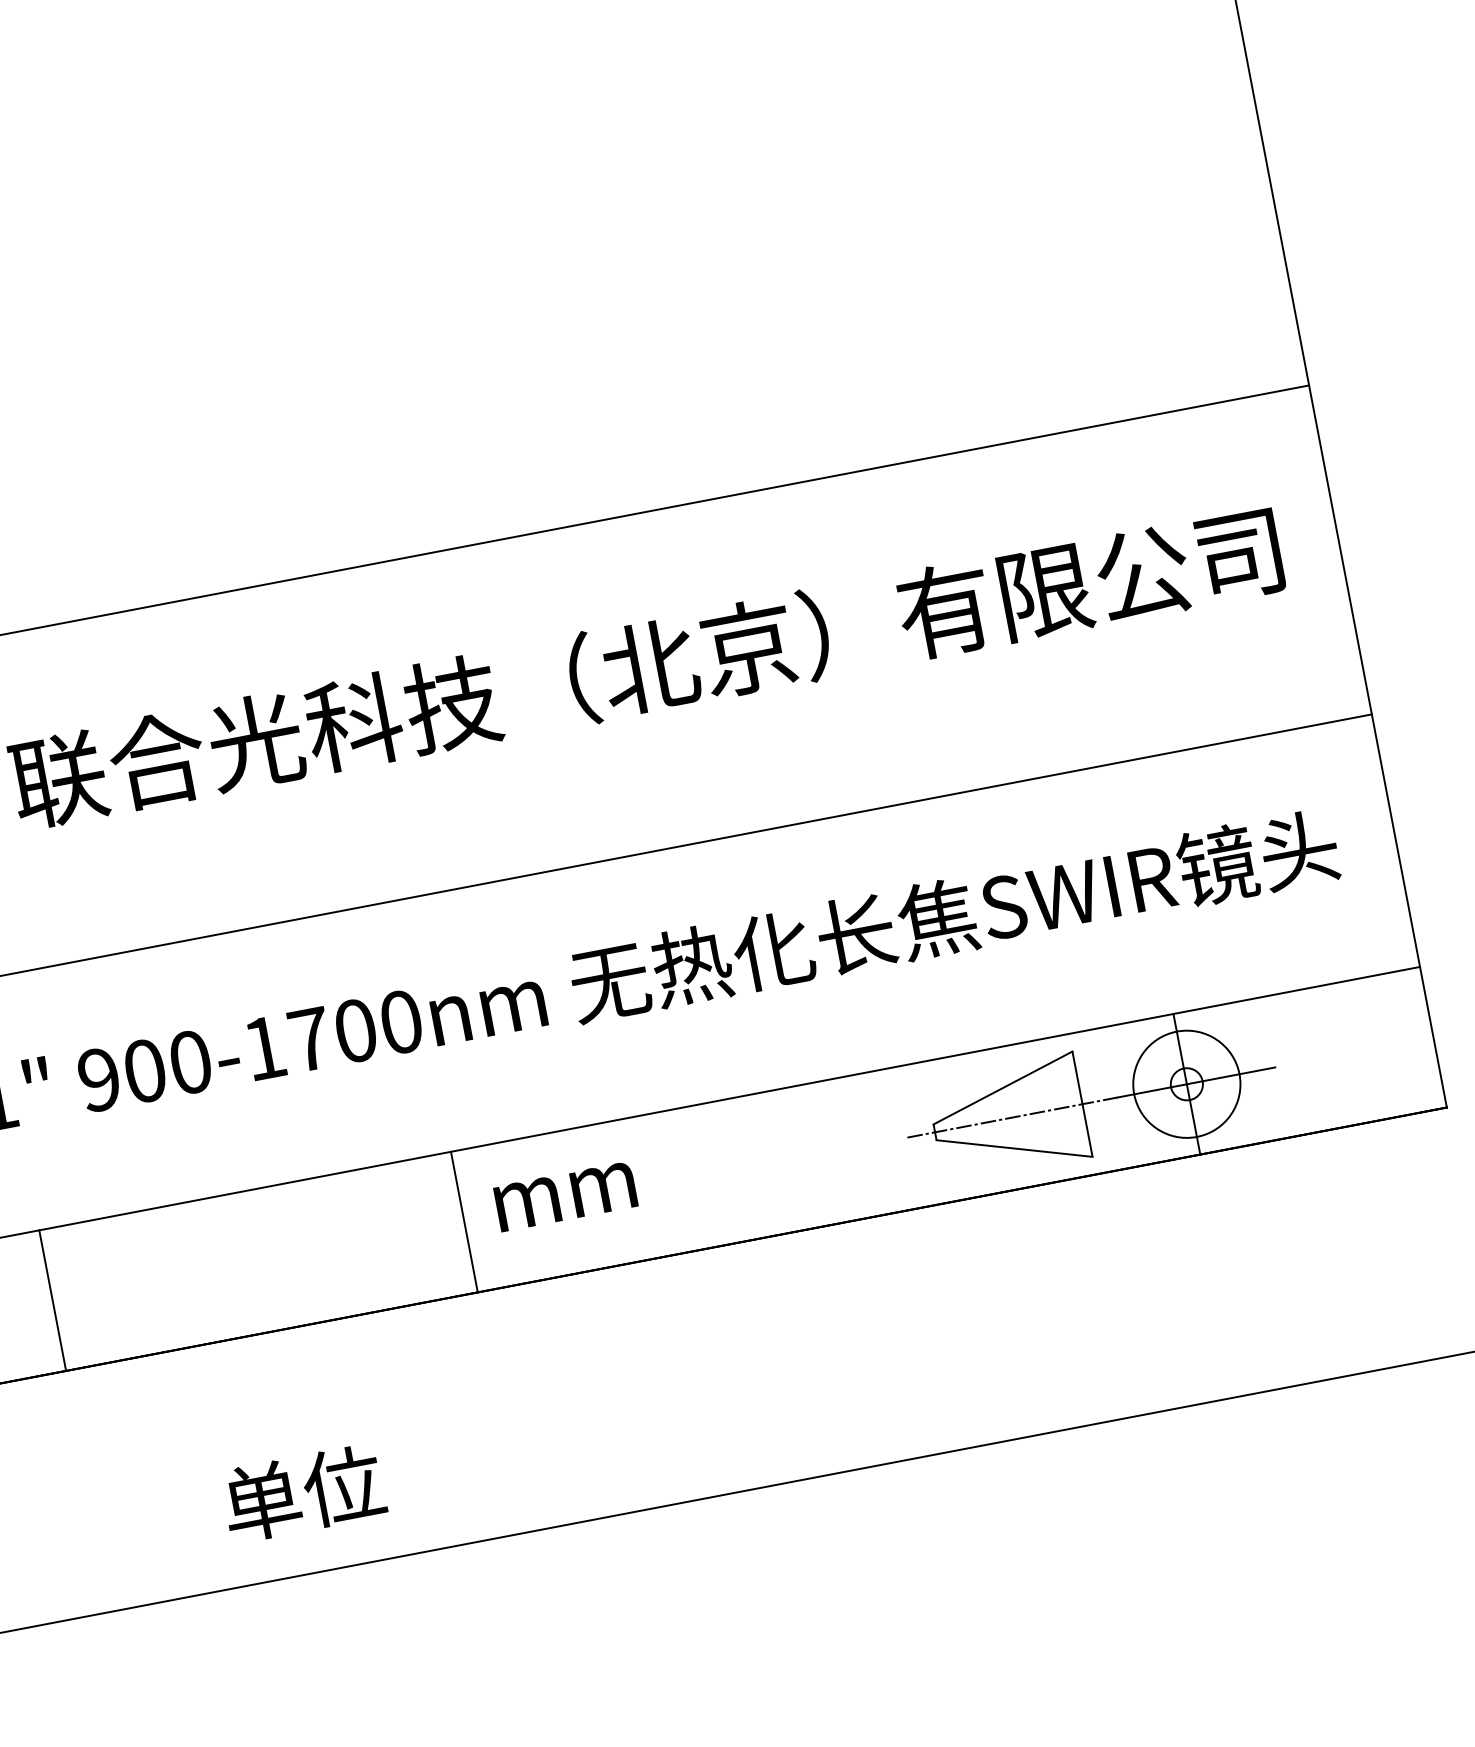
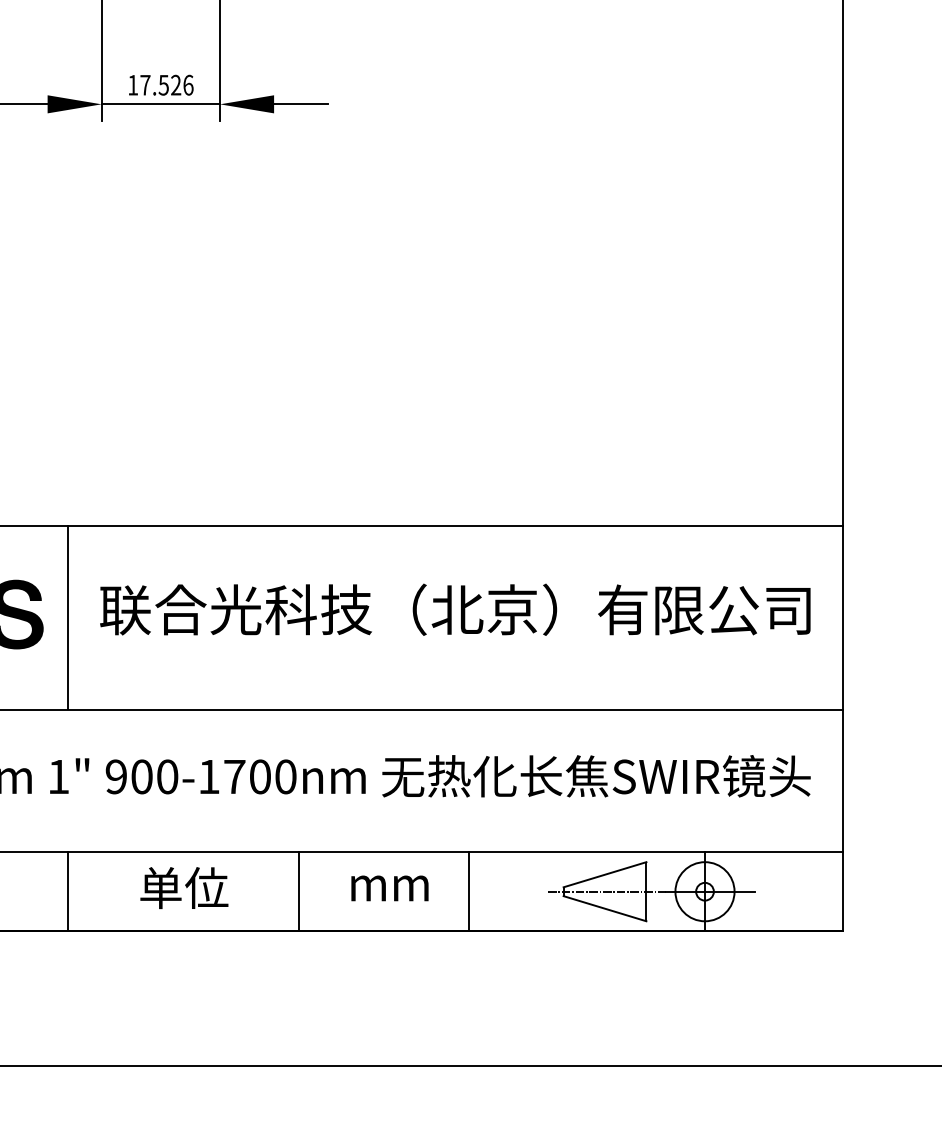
line: (767, 1163) -> (469, 891), added
text: (564, 1196) -> (389, 888), moved
text: (304, 1494) -> (184, 888), moved

